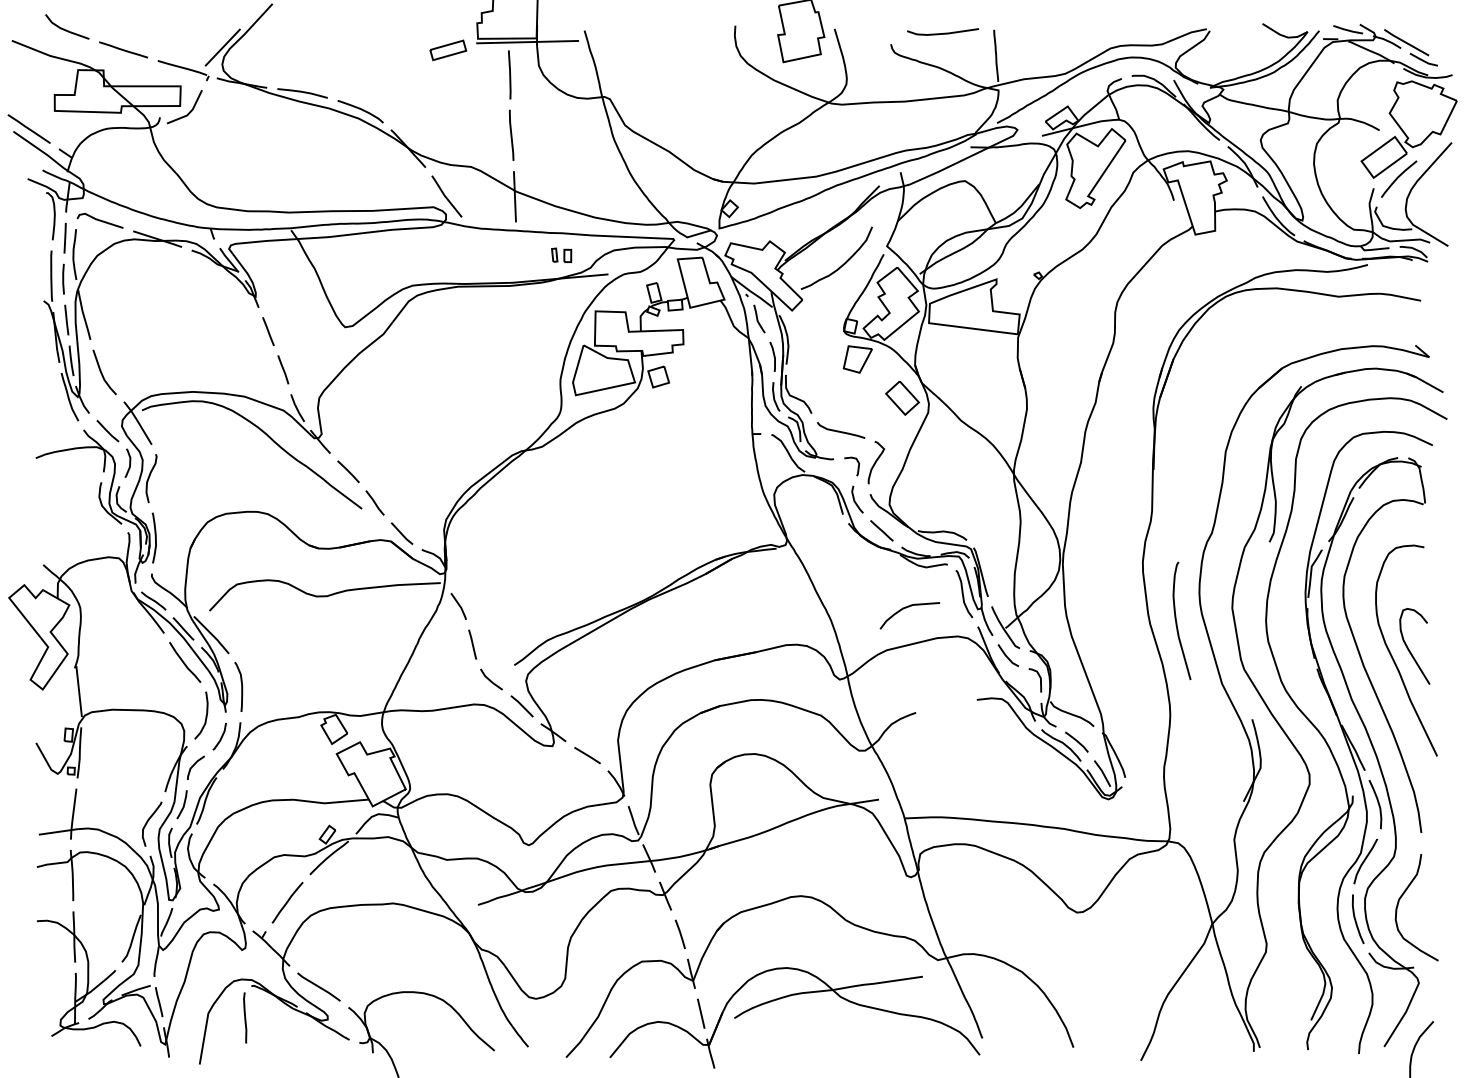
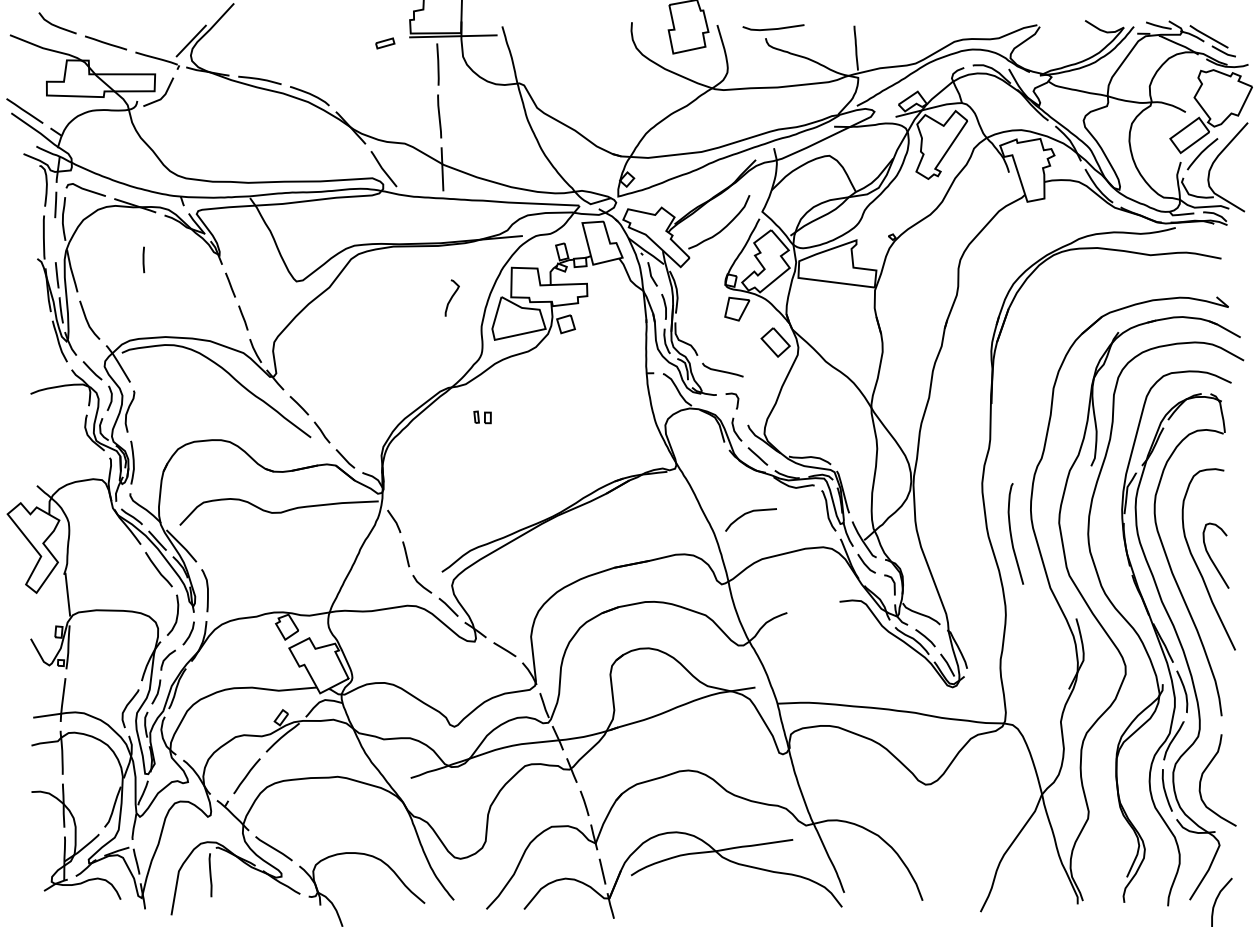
line: (943, 32) -> (773, 28), moved
part: (448, 50) -> (385, 43), size x0.6
part: (561, 254) -> (482, 416), moved
line: (63, 278) -> (143, 259), moved
curve: (875, 462) -> (451, 298), moved
curve: (906, 608) -> (748, 513), moved

